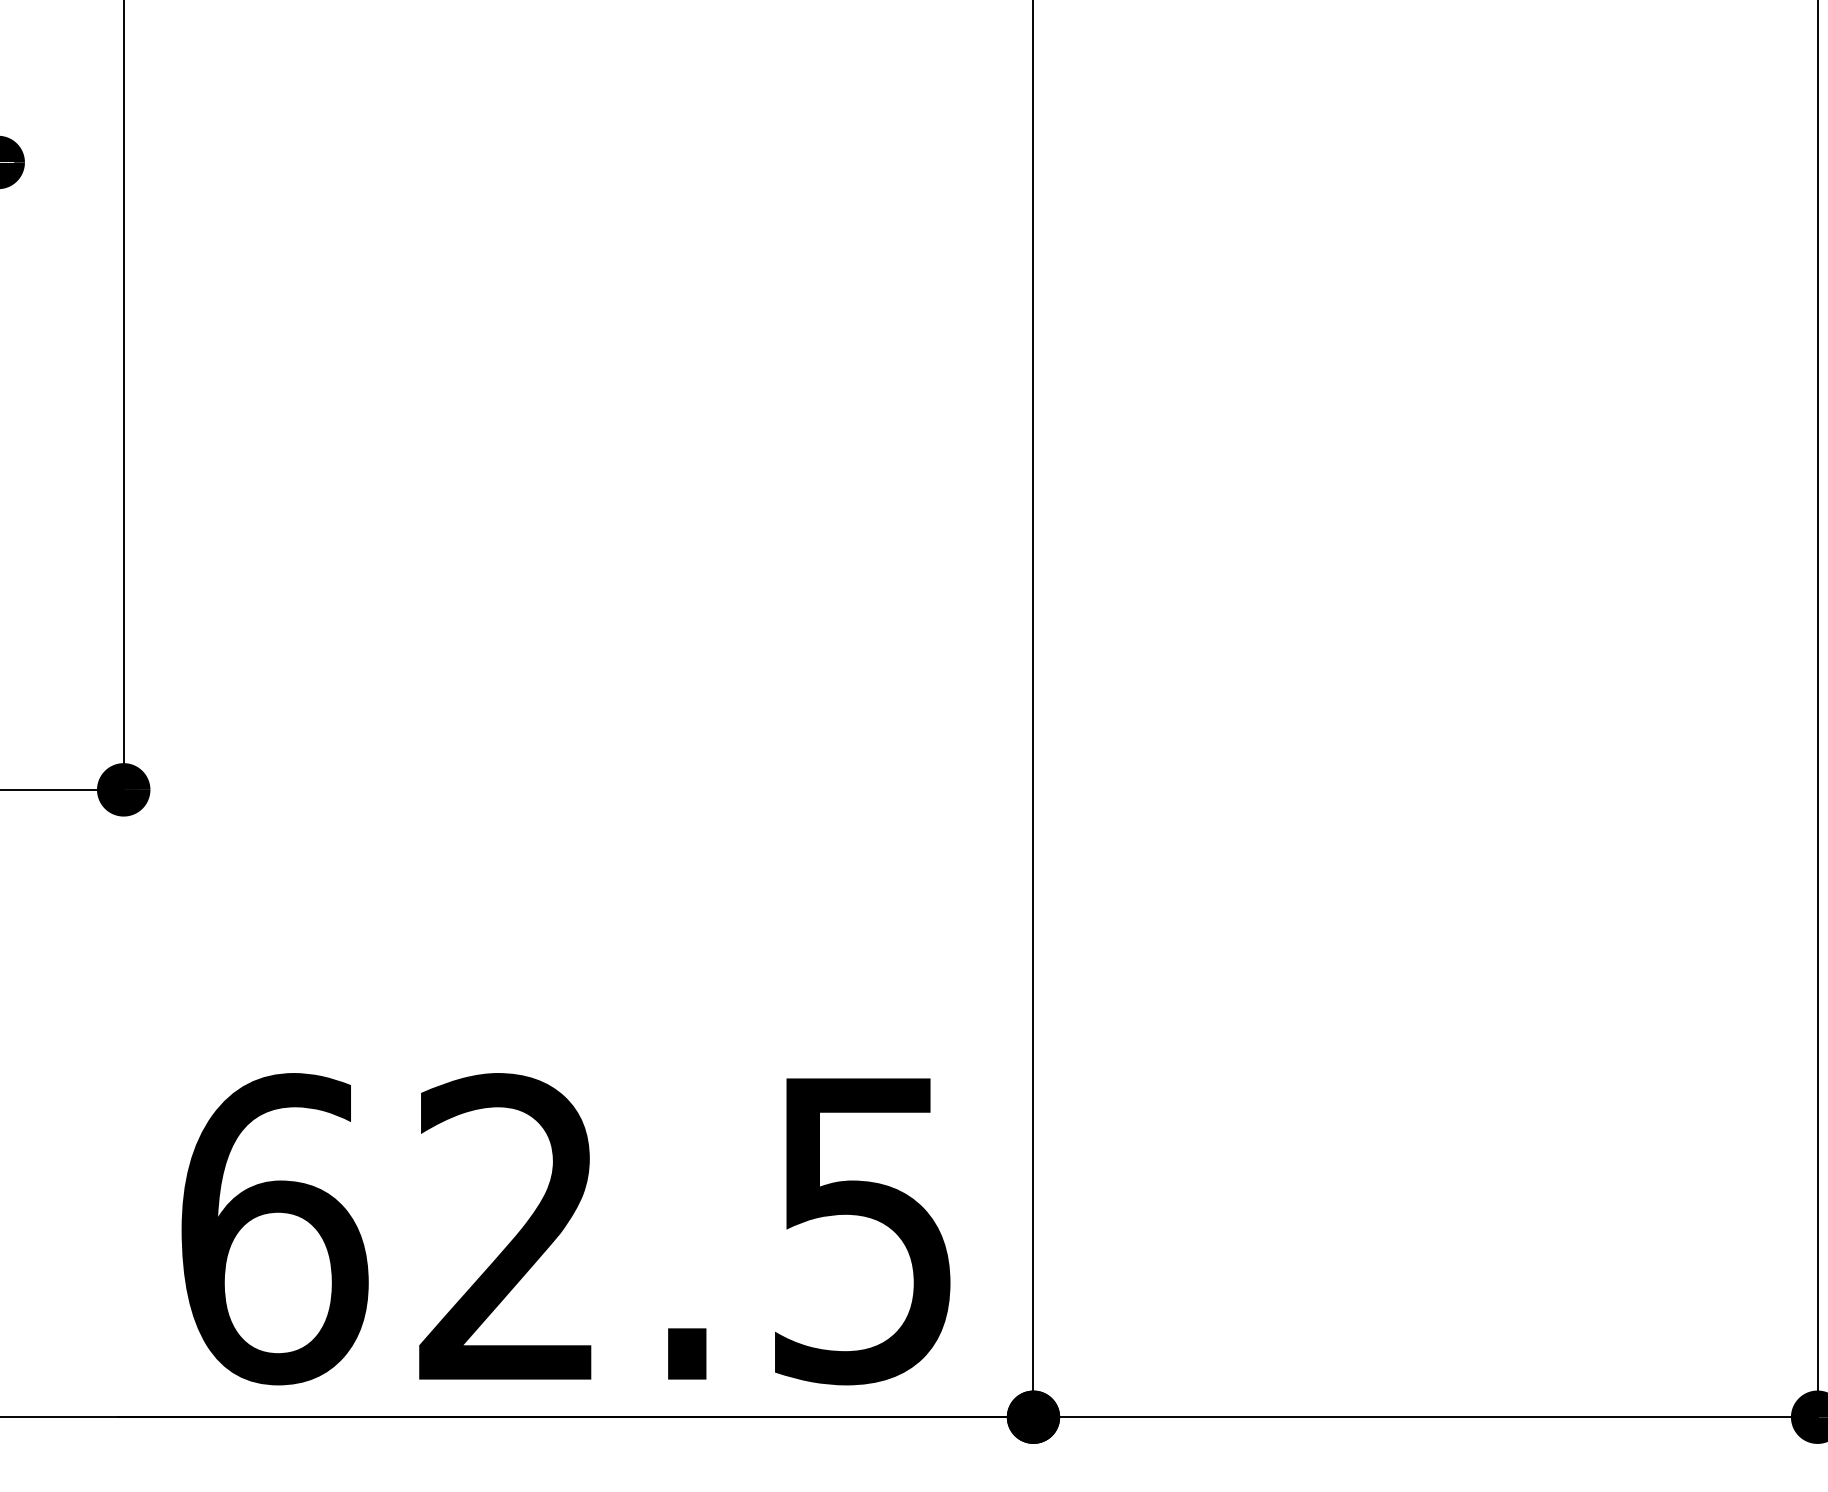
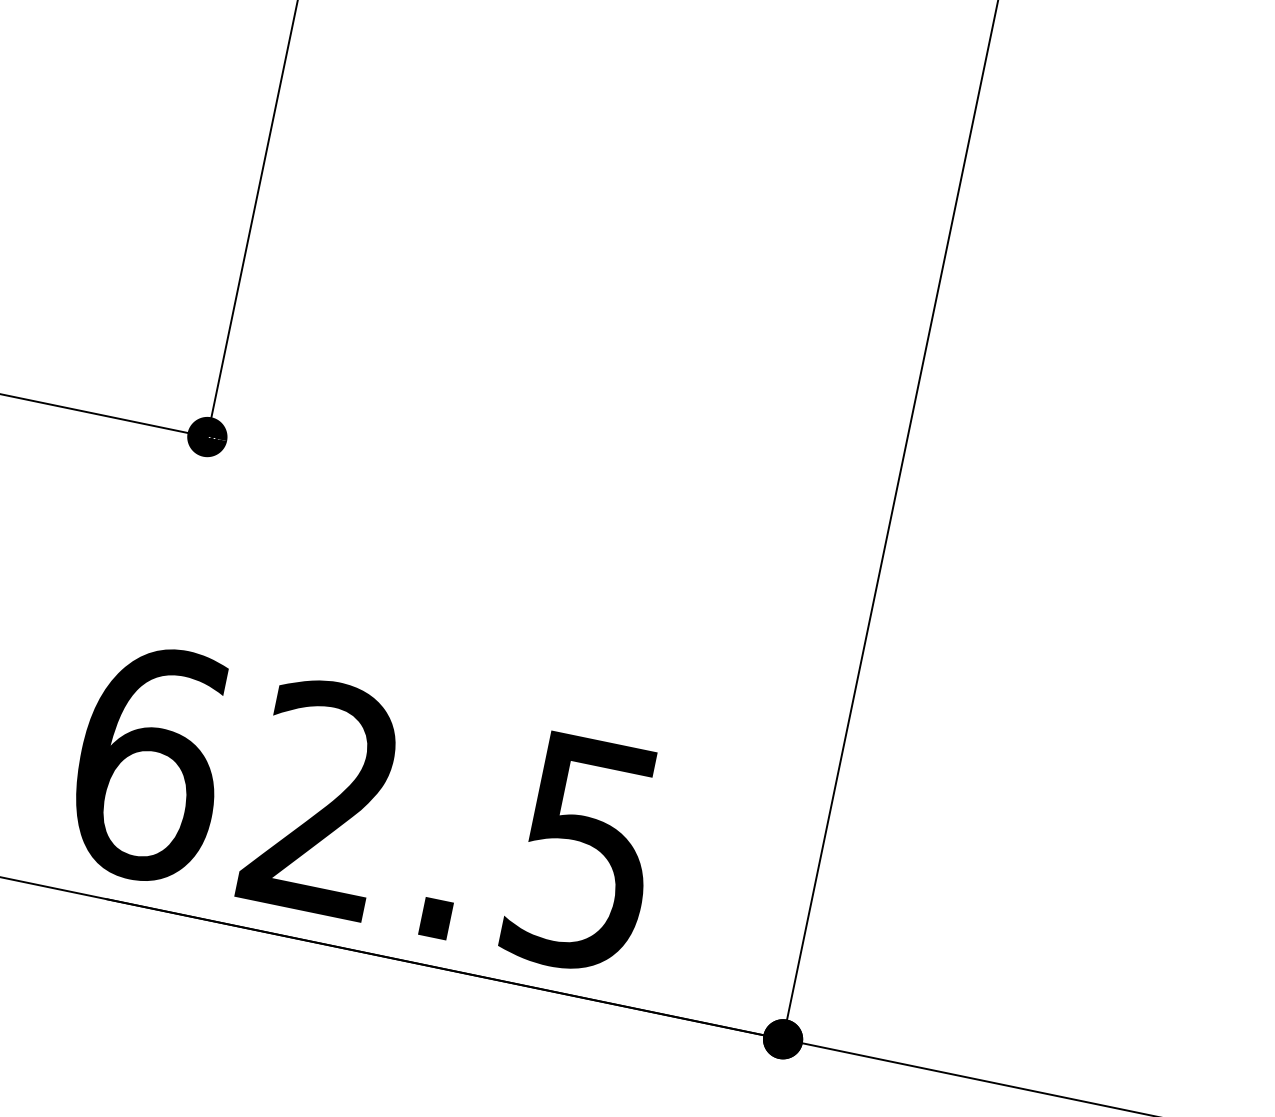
text: (565, 1229) -> (365, 808), moved

